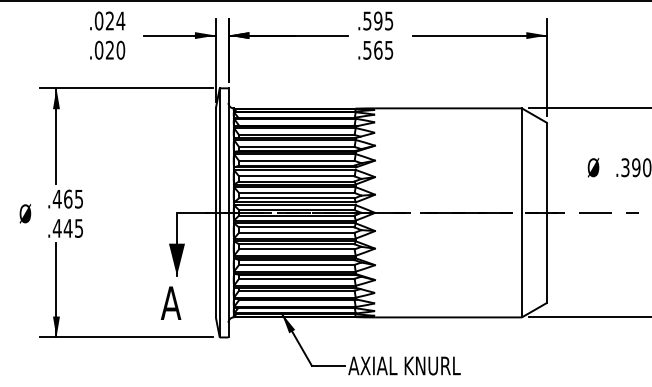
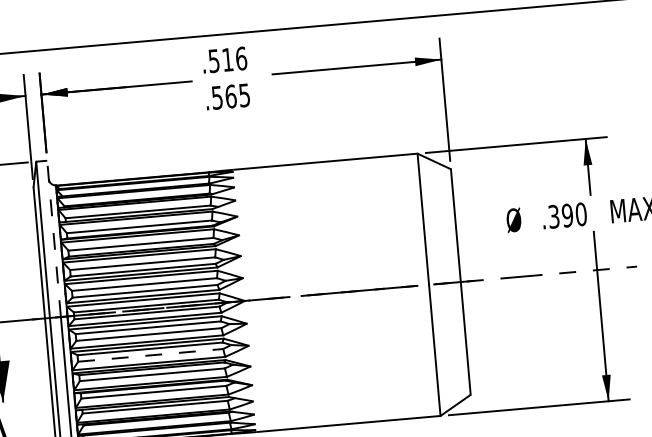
text: (383, 20) -> (234, 58), .595 -> .516
line: (228, 150) -> (54, 238), solid -> dashed
line: (296, 249) -> (150, 355), solid -> dashed

